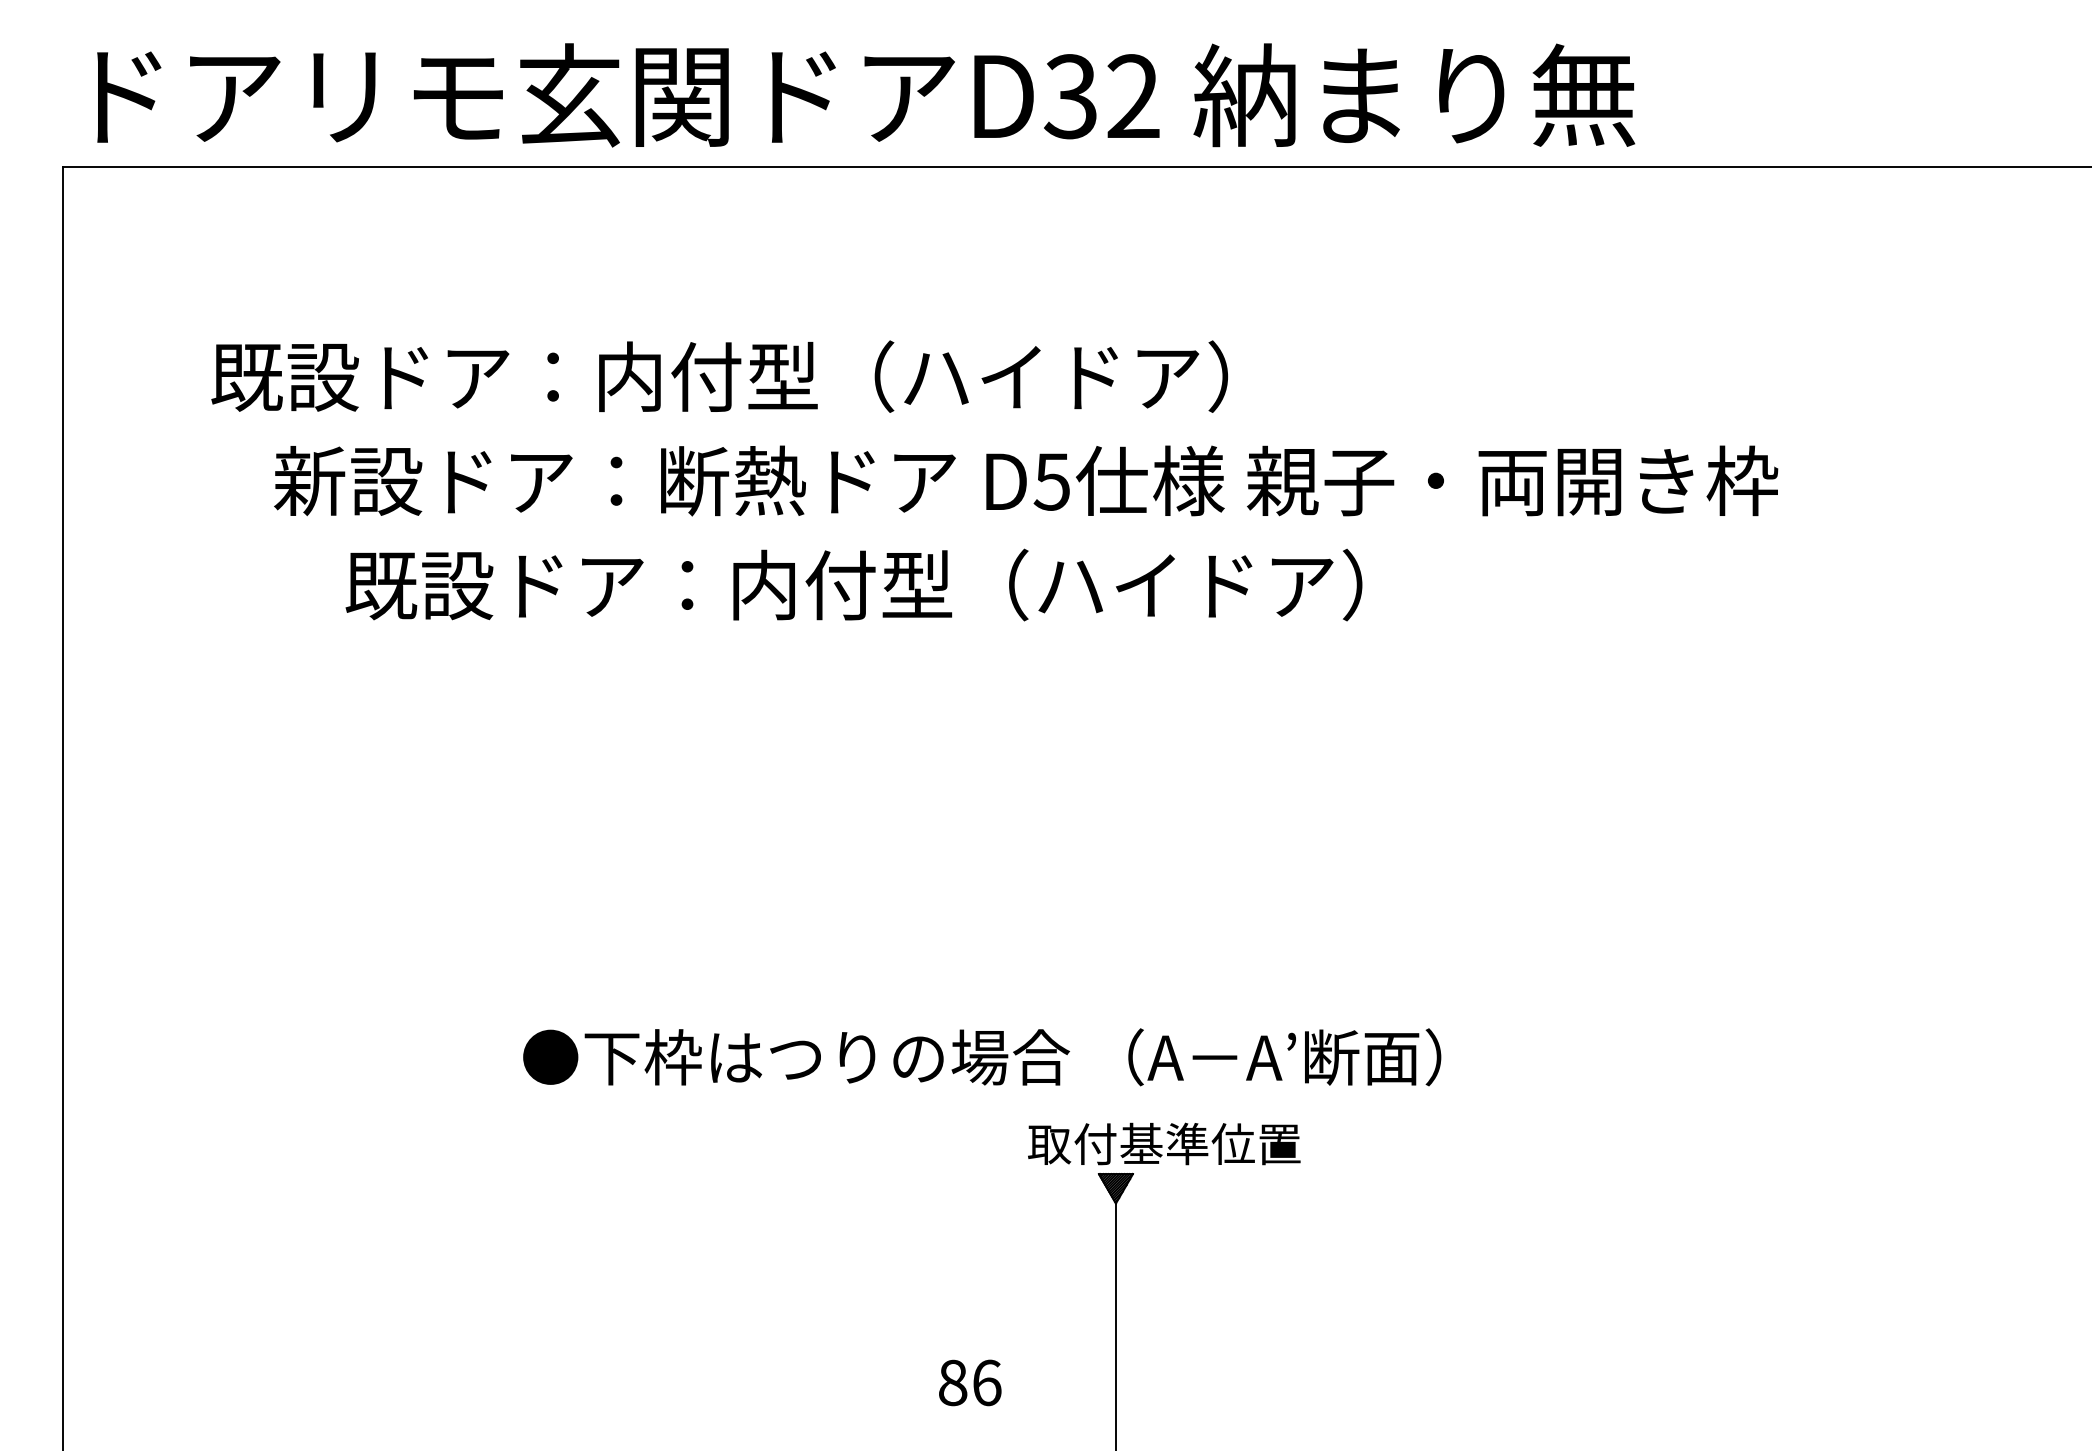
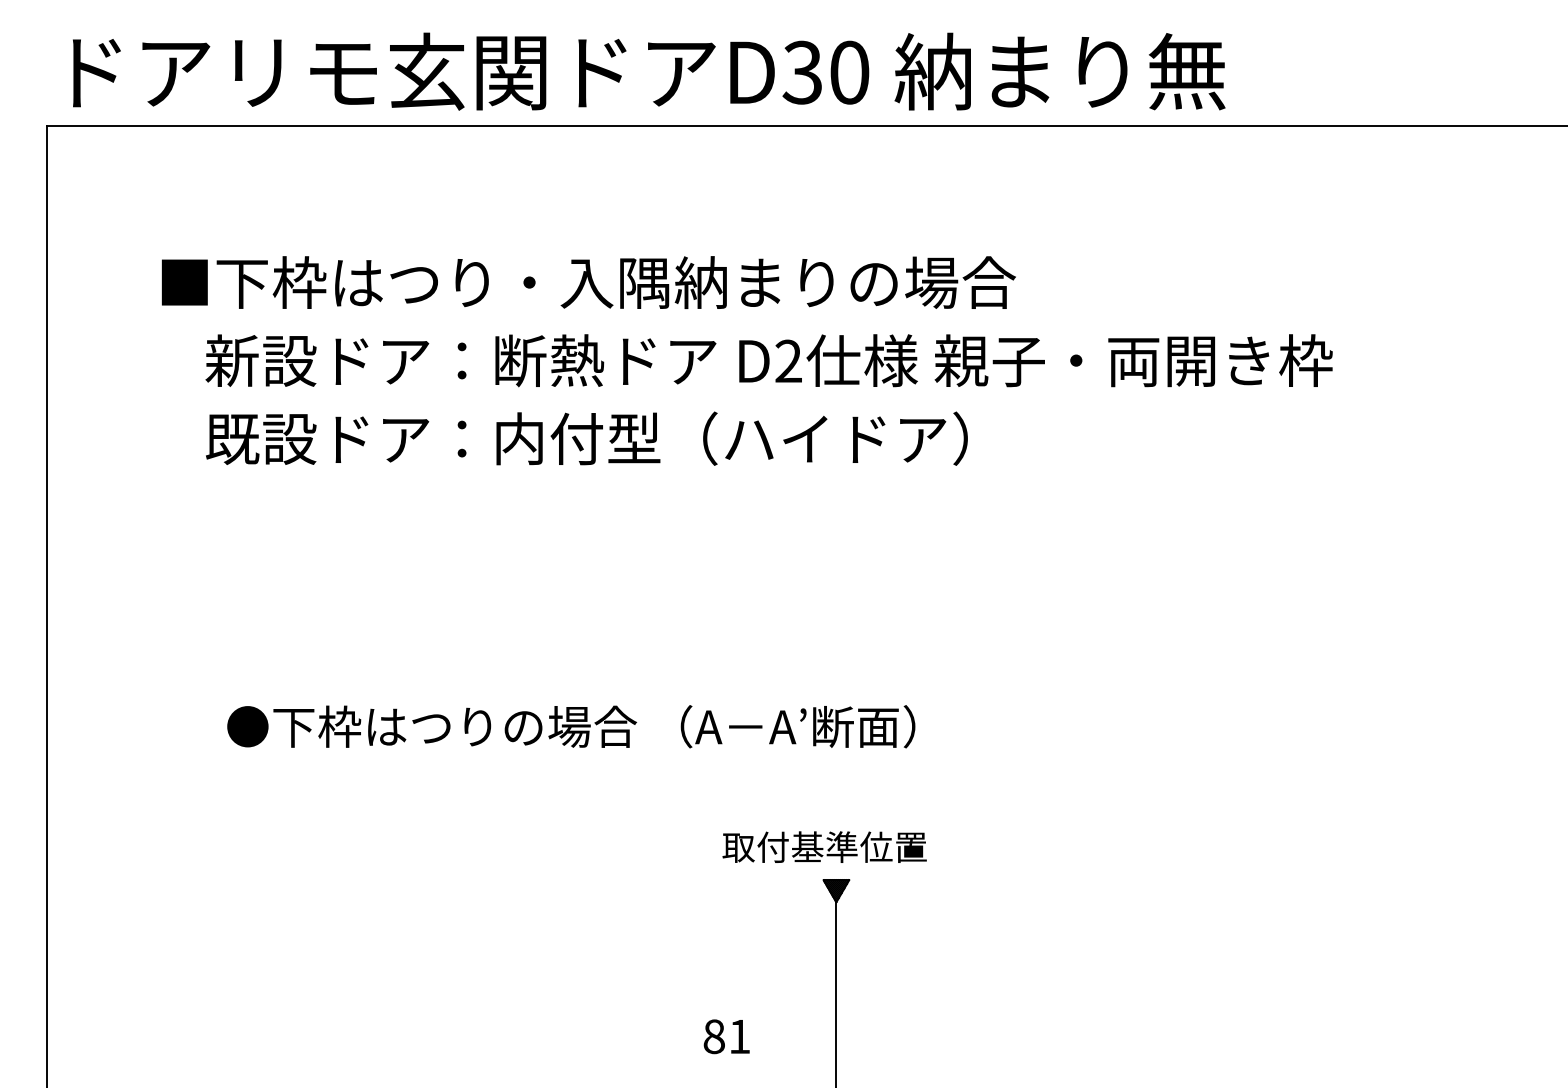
text: (1133, 96) -> (849, 72), D32 -> D30
text: (783, 376) -> (587, 282), 既設ドア：内付型（ハイドア） -> ■下枠はつり・入隅納まりの場合
text: (1051, 481) -> (788, 361), D5 -> D2
text: (853, 584) -> (586, 438), moved
text: (982, 1057) -> (571, 726), moved
text: (1164, 1143) -> (824, 846), moved
text: (987, 1382) -> (740, 1036), 86 -> 81

